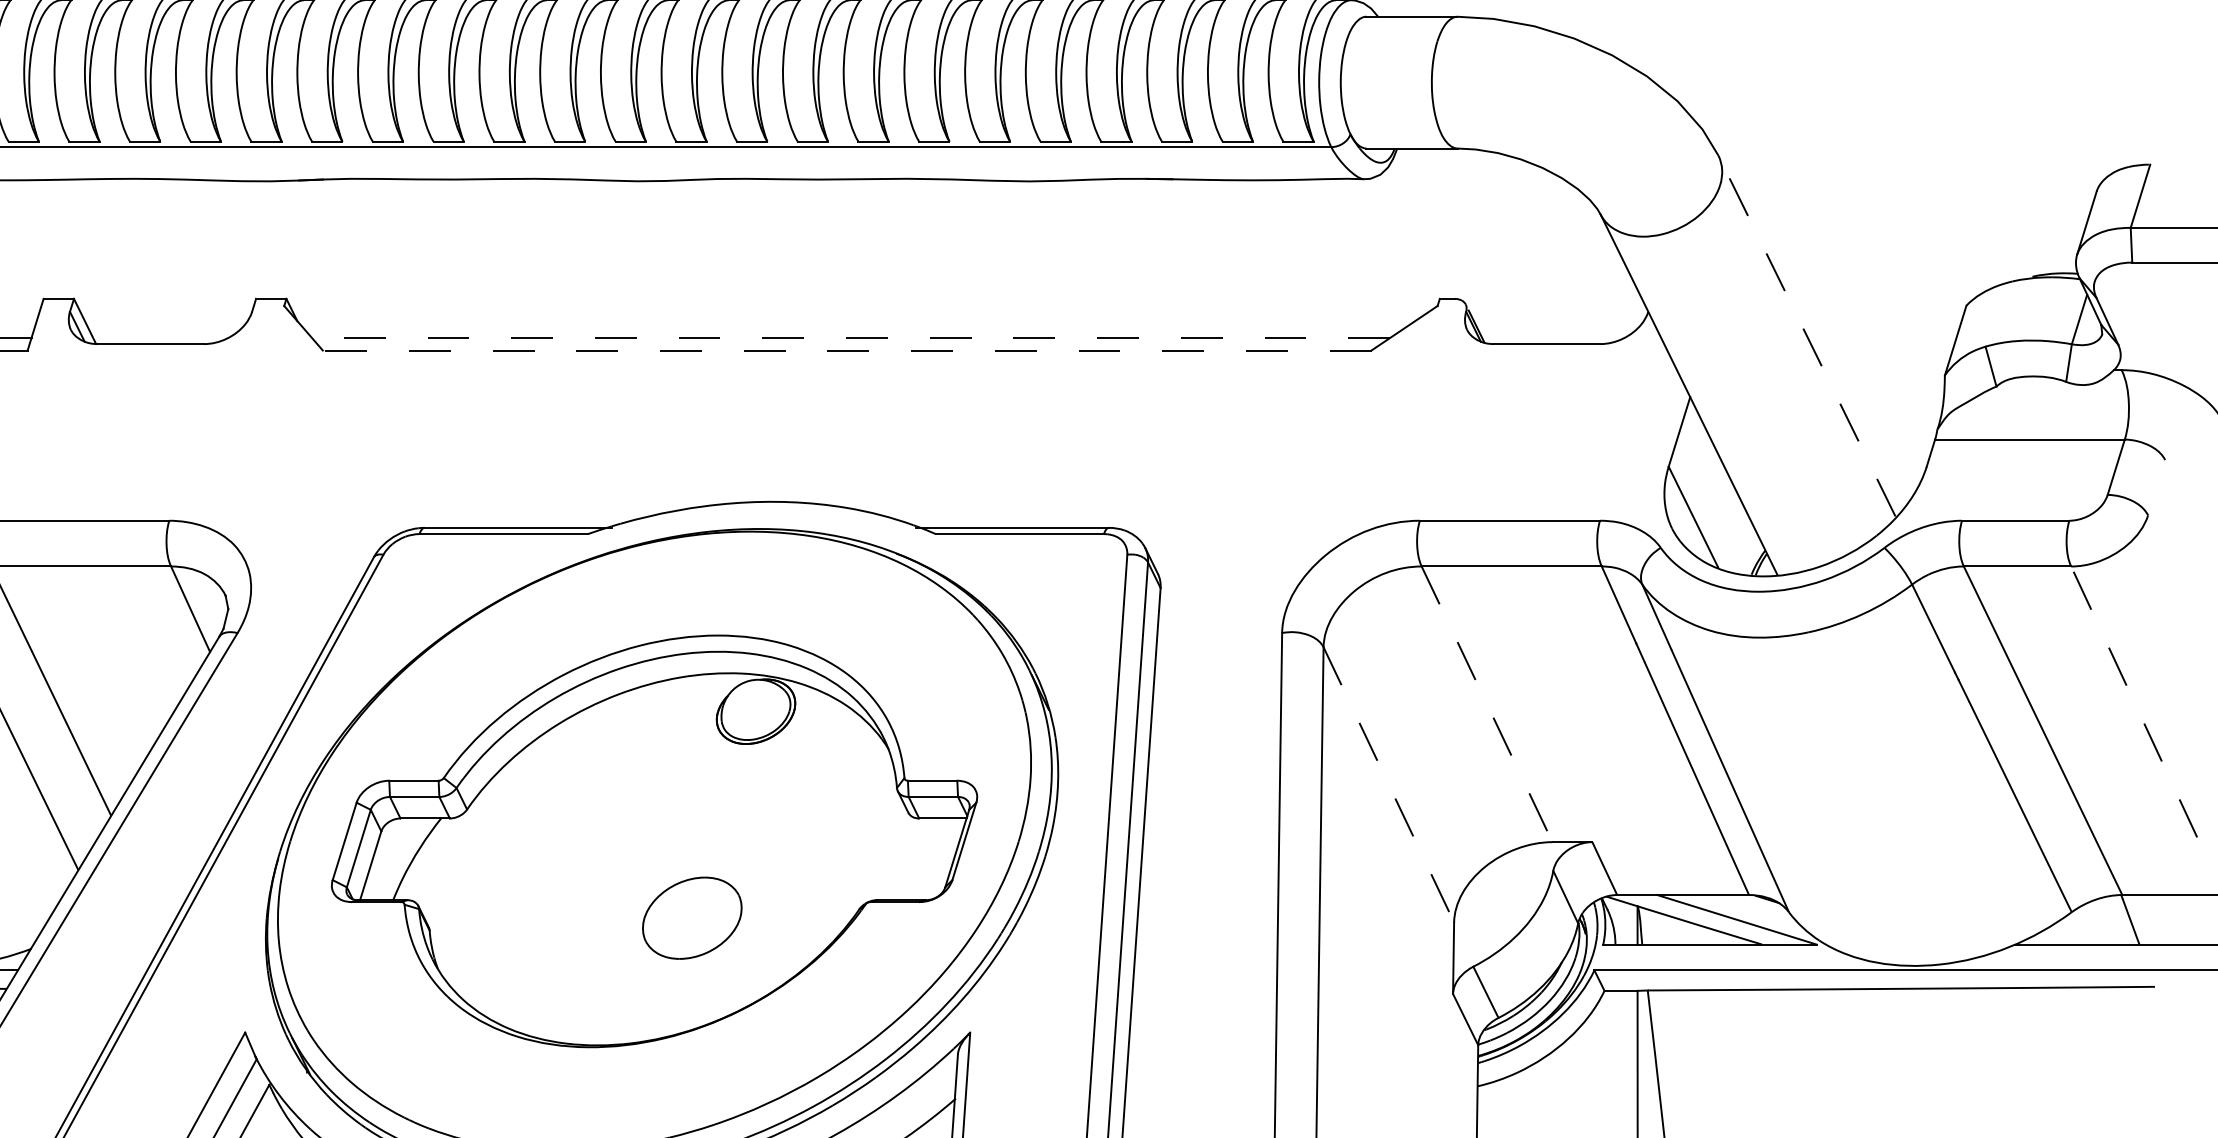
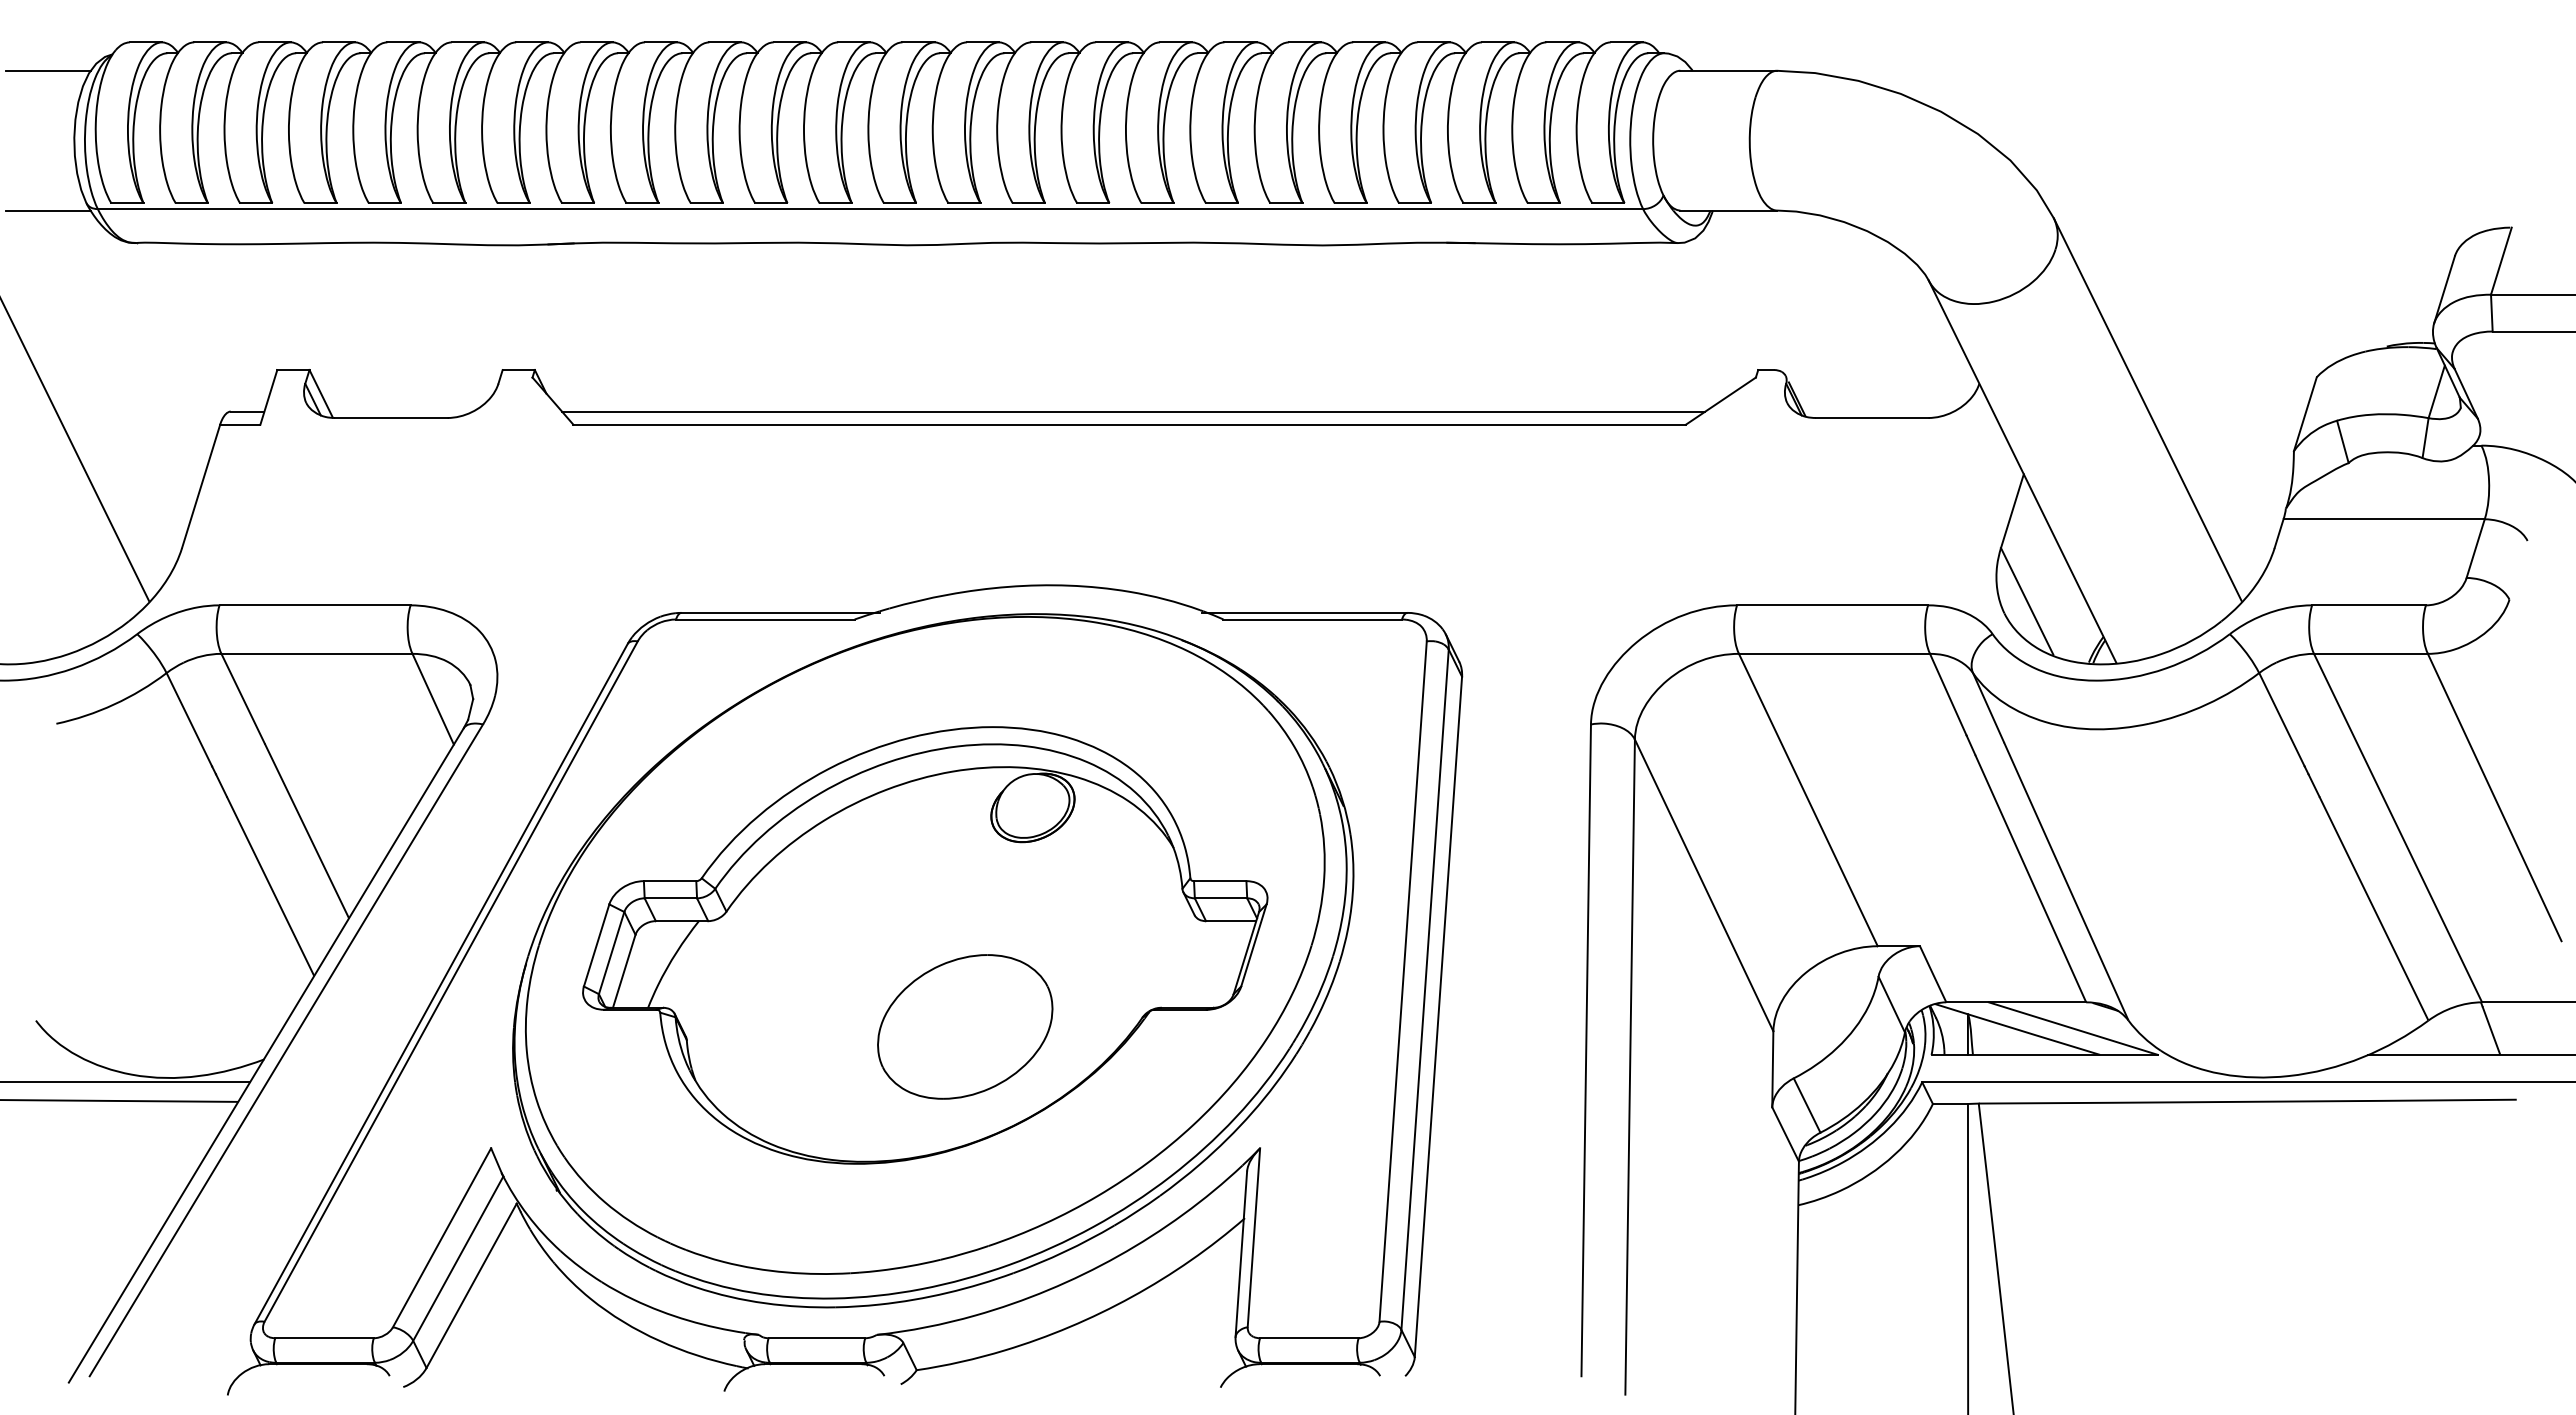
line: (1806, 336) -> (2147, 409), dashed -> solid
line: (850, 337) -> (1133, 411), dashed -> solid
line: (847, 350) -> (1129, 424), dashed -> solid
line: (2133, 701) -> (2494, 797), dashed -> solid
line: (1487, 704) -> (1808, 800), dashed -> solid
line: (1389, 784) -> (1704, 885), dashed -> solid
part: (692, 917) -> (965, 1026), size x1.67

